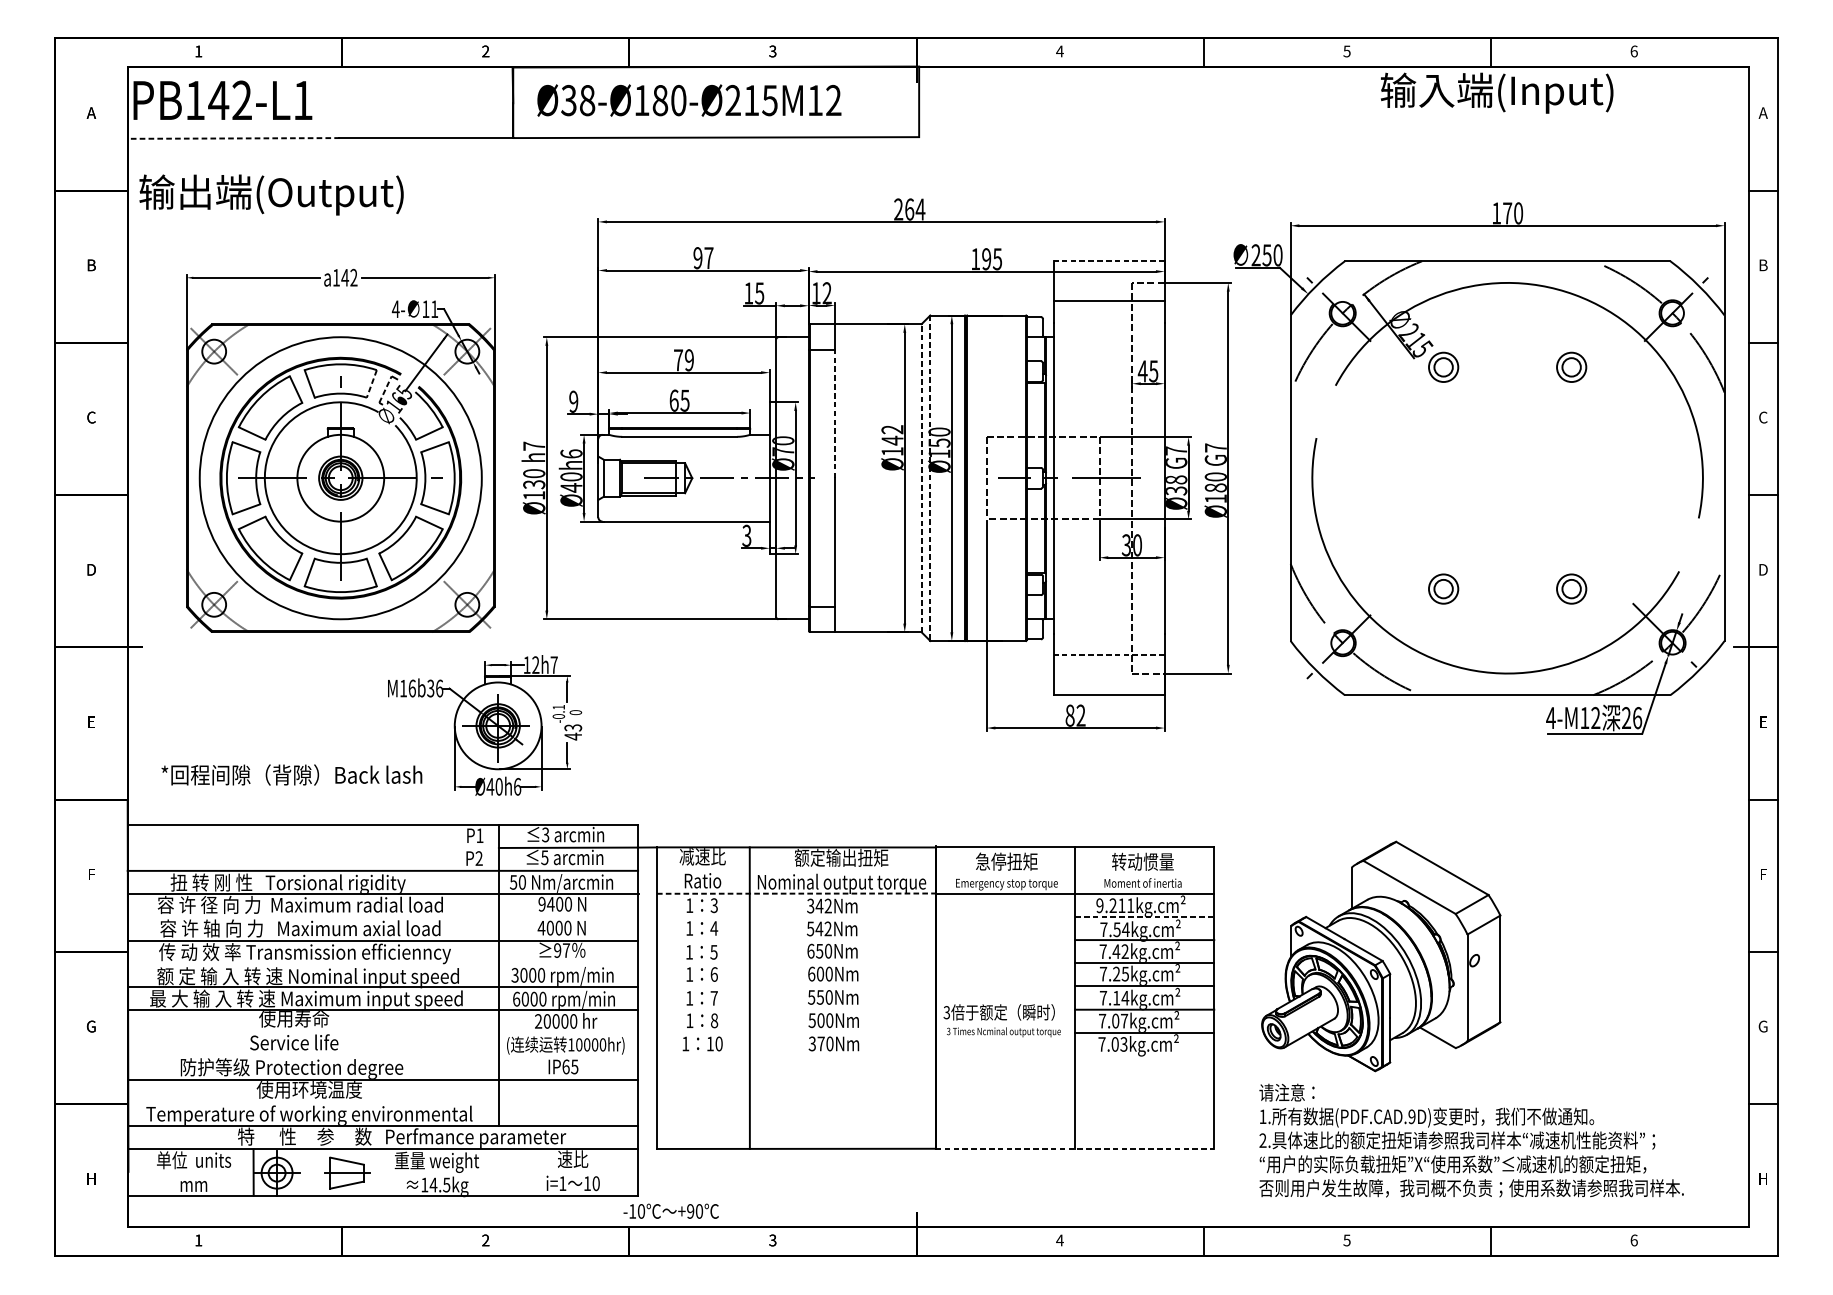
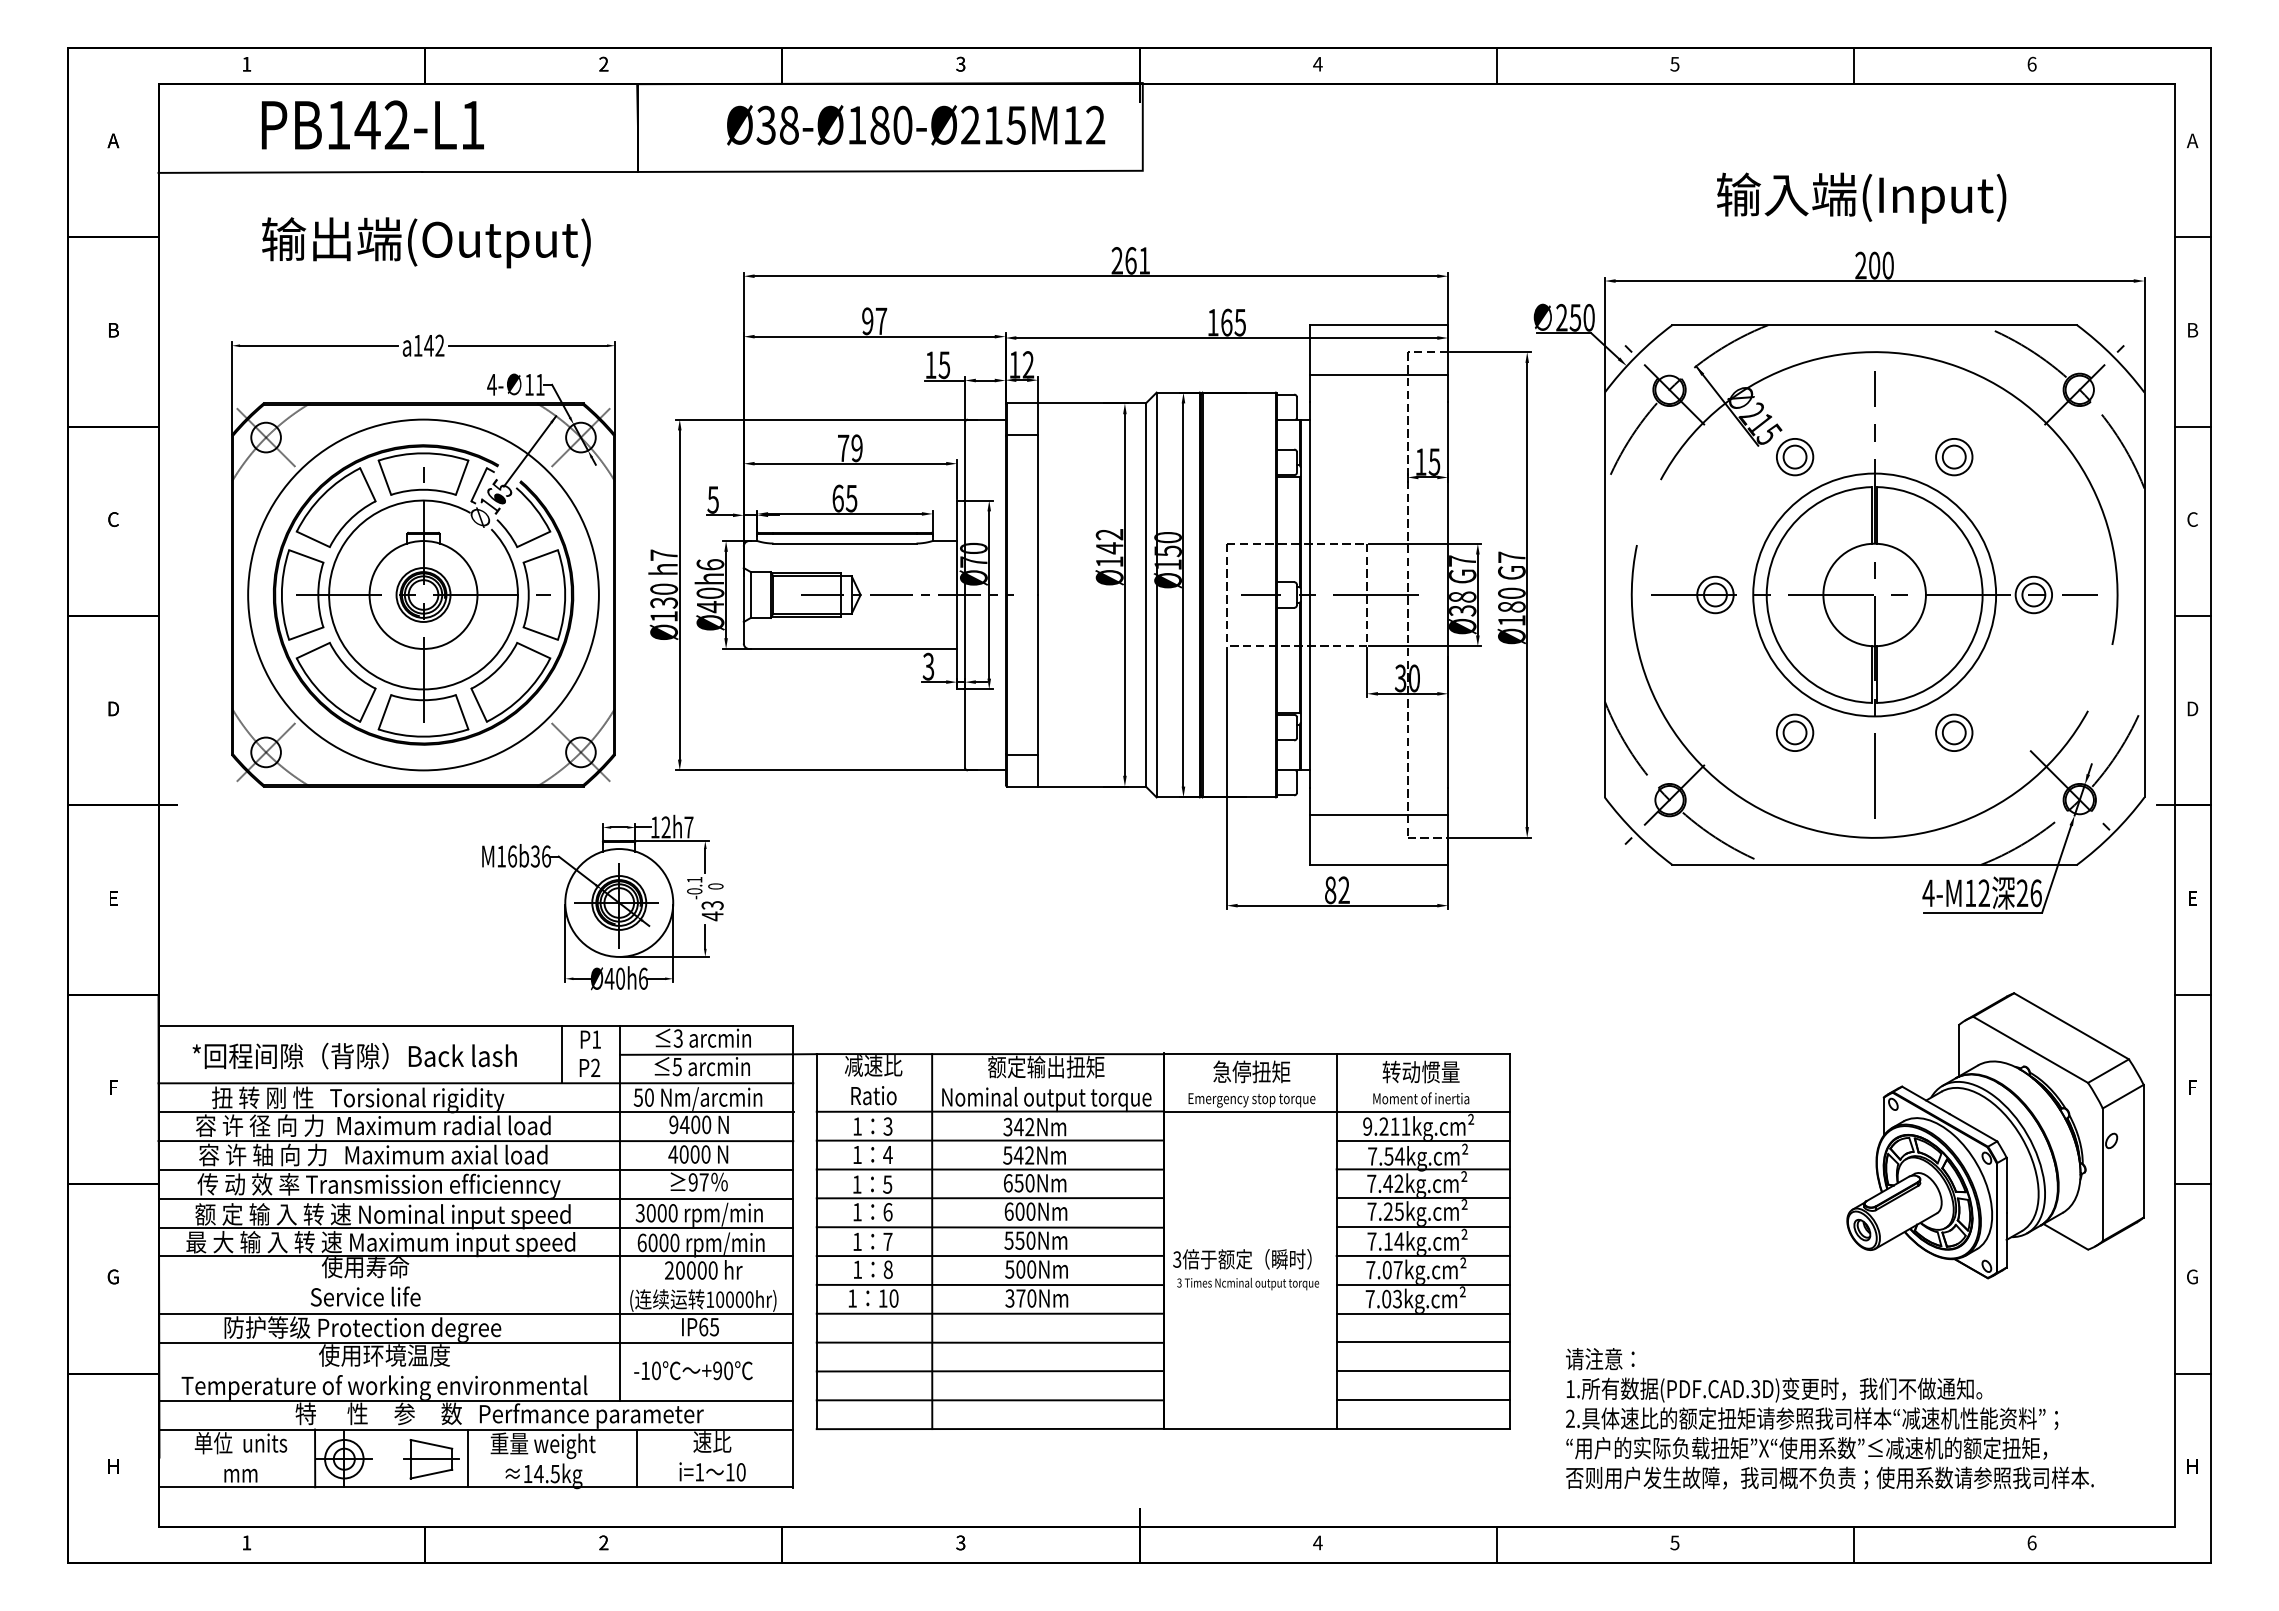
text: (1497, 92) -> (1861, 197), moved
text: (222, 99) -> (372, 124), moved
text: (689, 100) -> (916, 125), moved
line: (233, 138) -> (290, 172), dashed -> solid
text: (271, 194) -> (426, 242), moved
text: (920, 209) -> (1144, 260), 264 -> 261
text: (1501, 213) -> (1867, 265), 170 -> 200
text: (986, 259) -> (1226, 322), 195 -> 165
line: (1109, 261) -> (1379, 325), dashed -> solid
text: (1142, 370) -> (1420, 461), 45 -> 15
line: (371, 384) -> (461, 478), dashed -> solid
line: (385, 389) -> (479, 484), dashed -> solid
text: (573, 401) -> (712, 499), 9 -> 5
line: (834, 414) -> (1037, 515), dashed -> solid
part: (1507, 477) -> (1874, 594), added
line: (921, 478) -> (1145, 595), dashed -> solid
line: (930, 478) -> (1156, 595), dashed -> solid
line: (1109, 655) -> (1379, 815), dashed -> solid
text: (291, 774) -> (354, 1055), moved
line: (451, 847) -> (561, 1054), added
line: (796, 893) -> (990, 1111), dashed -> solid
line: (795, 916) -> (989, 1140), added
line: (1144, 916) -> (1423, 1140), dashed -> solid
line: (382, 917) -> (475, 1141), added
line: (795, 940) -> (989, 1169), added
part: (1381, 956) -> (1995, 1135), moved
line: (382, 963) -> (475, 1198), added
line: (795, 963) -> (989, 1198), added
line: (795, 986) -> (989, 1227), added
line: (795, 1009) -> (989, 1255), added
line: (795, 1032) -> (989, 1284), added
line: (795, 1055) -> (989, 1313), added
line: (1144, 1055) -> (1422, 1313), added
line: (382, 1056) -> (475, 1314), added
line: (795, 1079) -> (989, 1342), added
line: (1144, 1079) -> (1422, 1342), added
line: (795, 1102) -> (989, 1371), added
line: (1144, 1102) -> (1422, 1371), added
text: (1411, 1117) -> (1755, 1389), (PDF.CAD.9D) -> (PDF.CAD.3D)
line: (795, 1125) -> (989, 1400), added
line: (1144, 1125) -> (1422, 1400), added
line: (1075, 1149) -> (1337, 1429), dashed -> solid
line: (376, 1172) -> (467, 1458), added
line: (512, 1172) -> (636, 1458), added
text: (671, 1211) -> (693, 1370), moved

